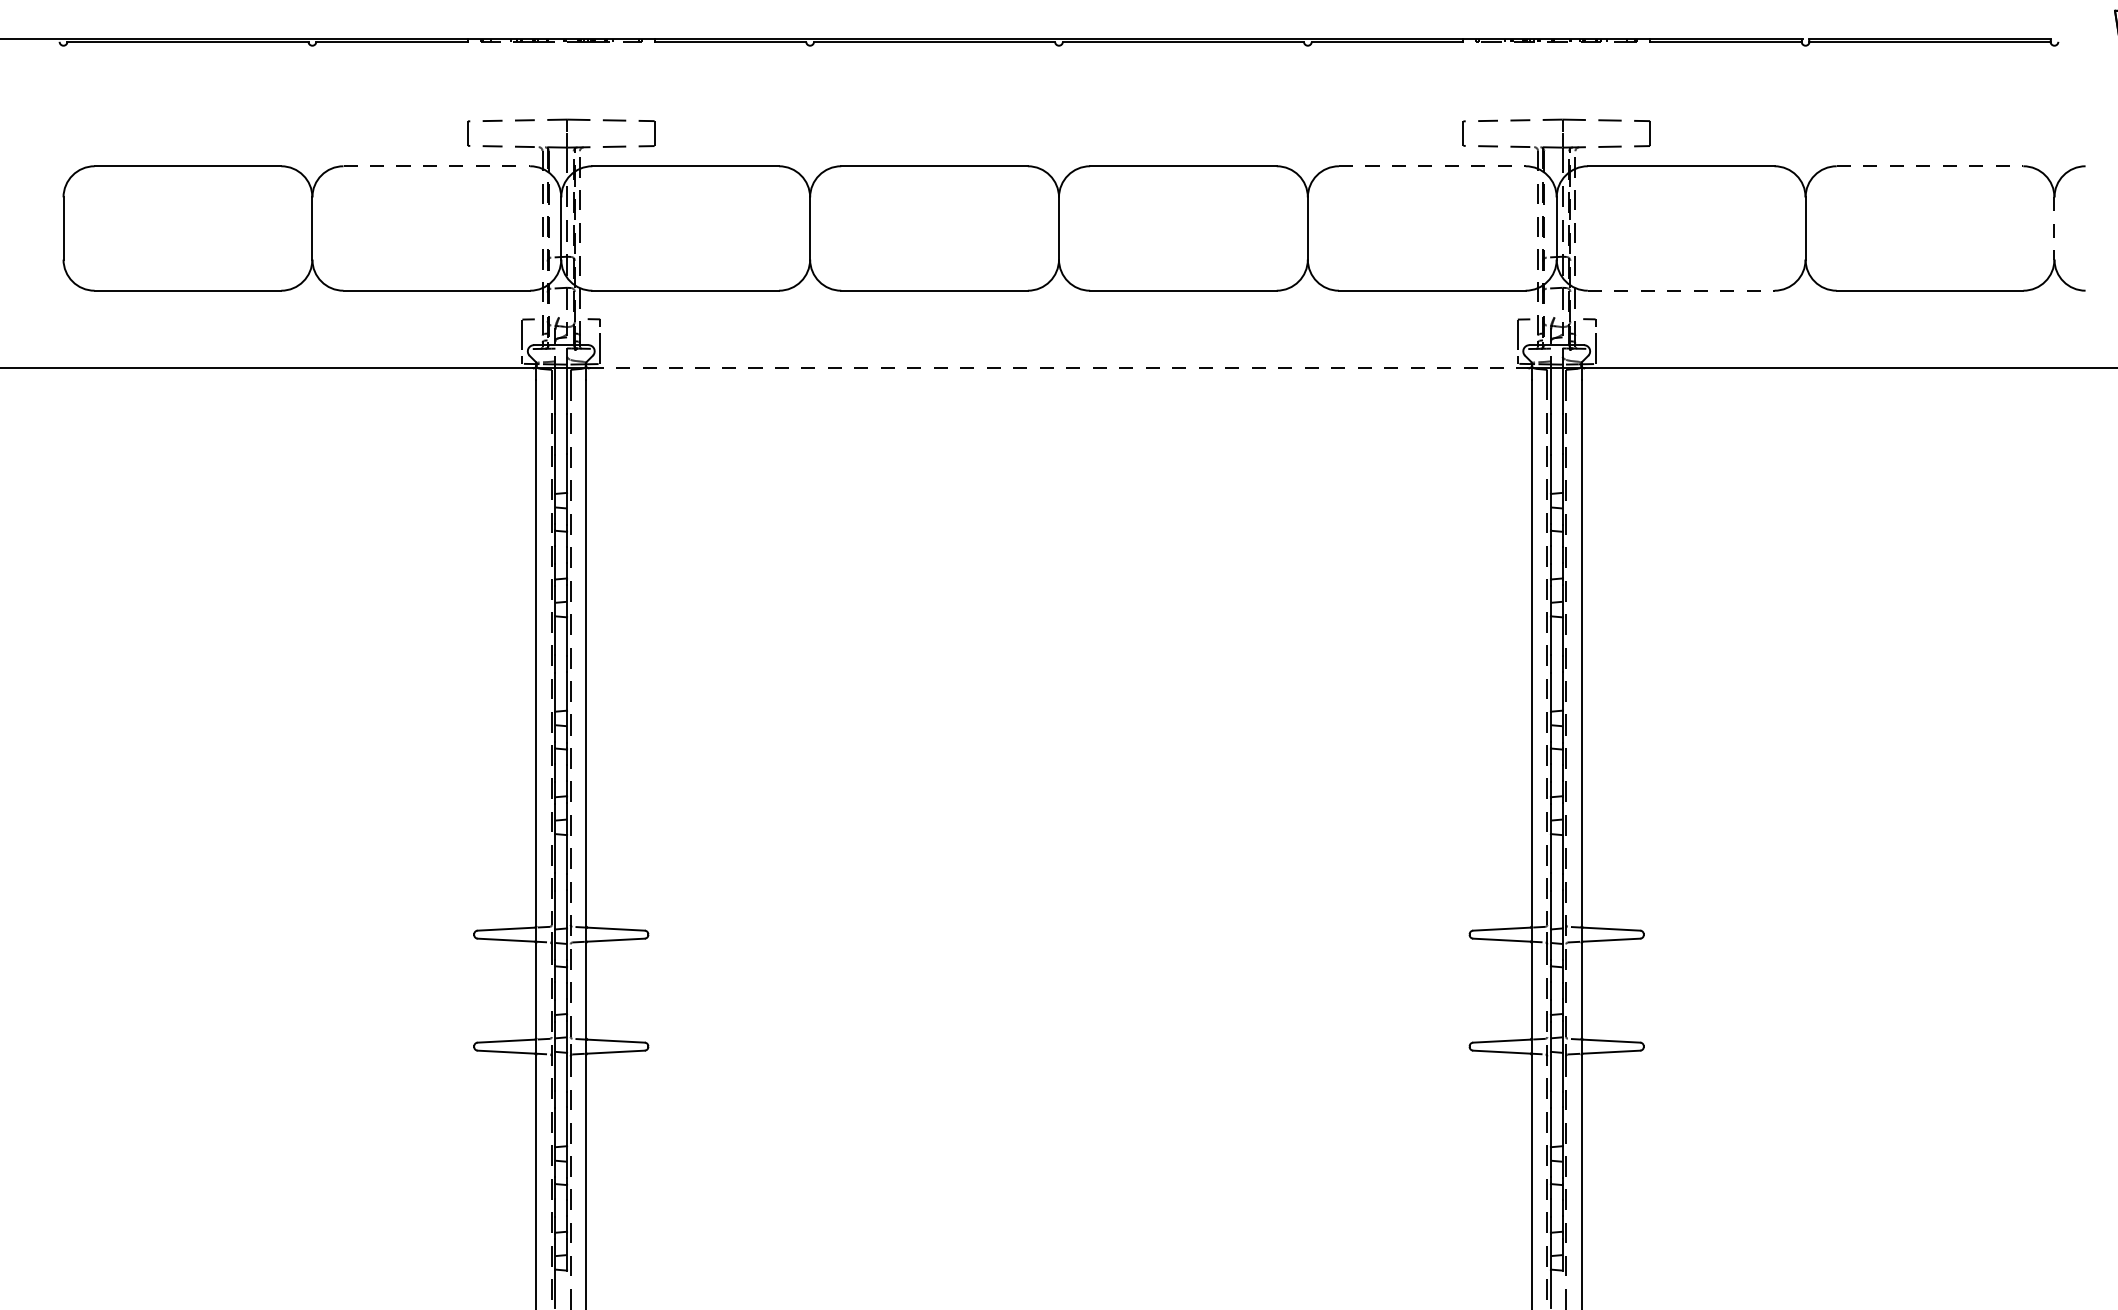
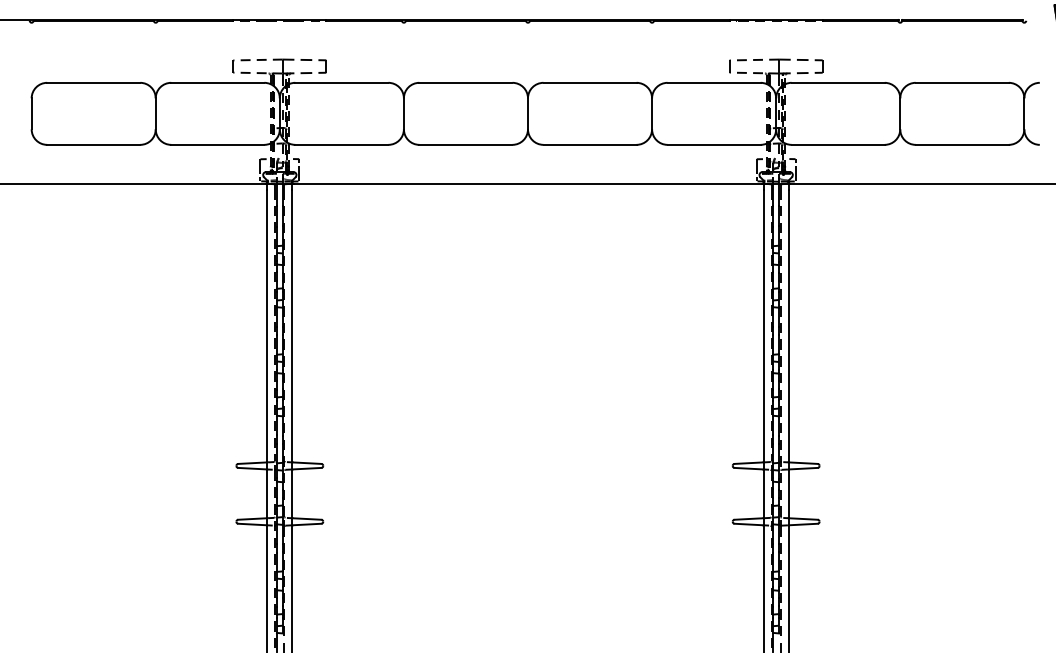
line: (436, 165) -> (217, 82), dashed -> solid
line: (1433, 165) -> (714, 82), dashed -> solid
line: (1930, 165) -> (962, 82), dashed -> solid
line: (2054, 227) -> (1024, 113), dashed -> solid
line: (1681, 289) -> (838, 144), dashed -> solid
line: (1060, 368) -> (528, 183), dashed -> solid

